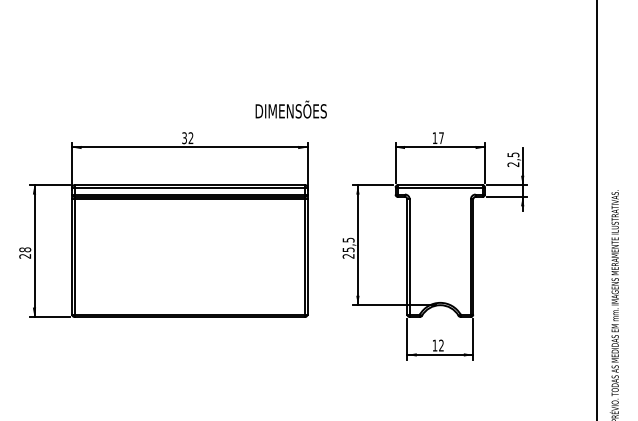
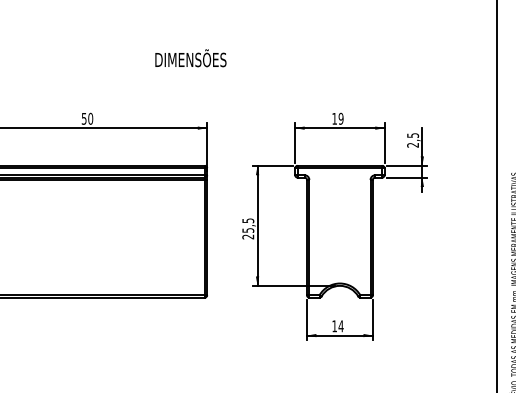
text: (290, 109) -> (190, 58), moved
text: (187, 138) -> (87, 119), 32 -> 50
text: (441, 138) -> (341, 119), 17 -> 19
text: (441, 345) -> (341, 326), 12 -> 14

